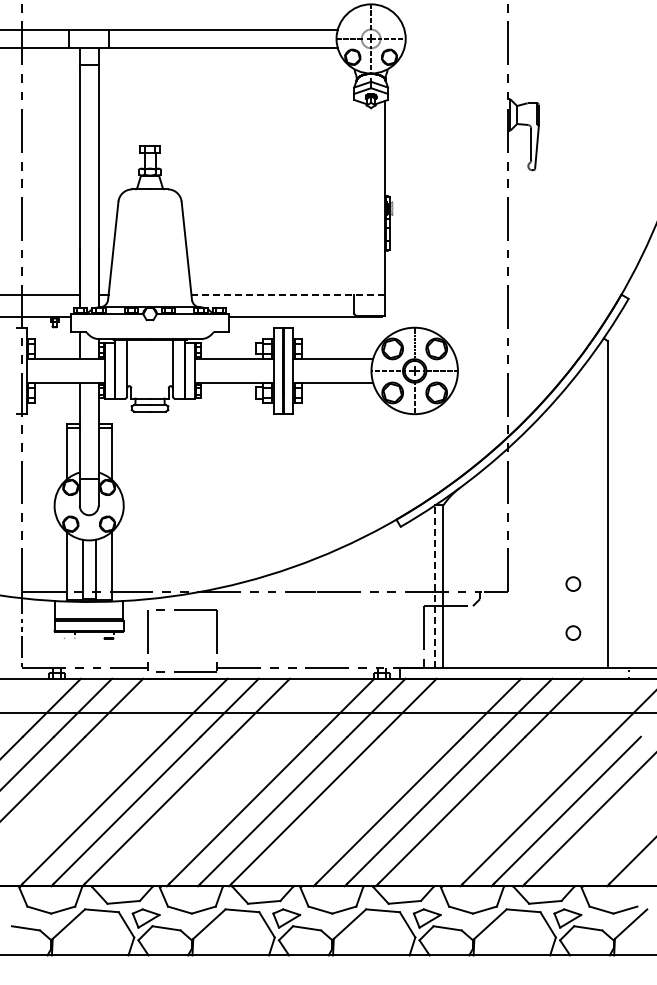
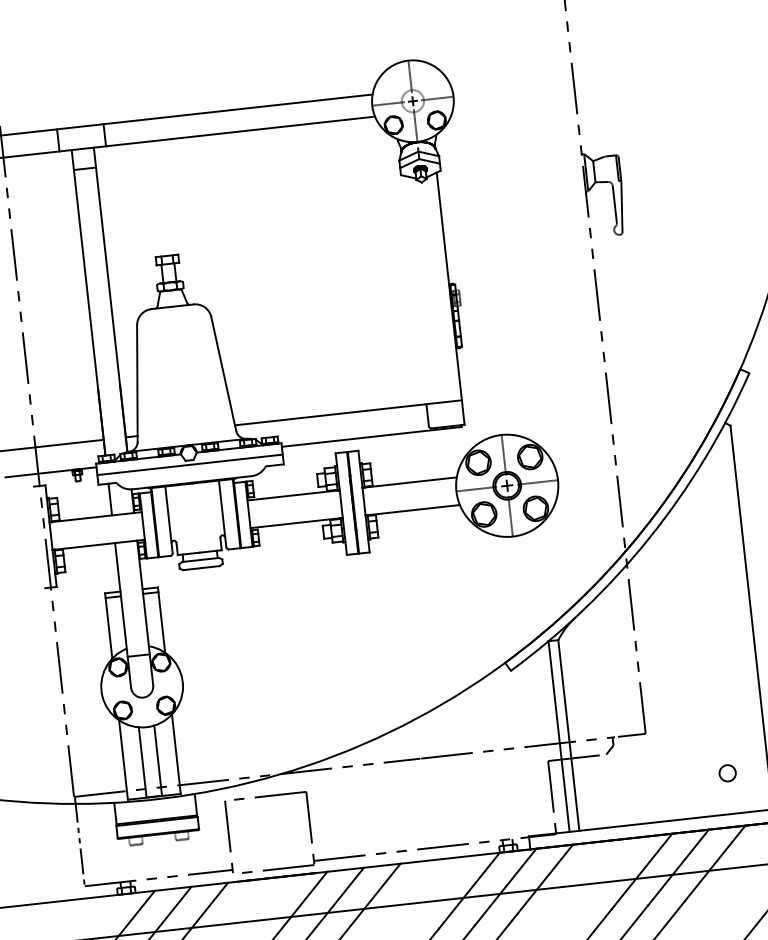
line: (288, 294) -> (348, 412), dashed -> solid
line: (149, 323) -> (189, 464), added
circle: (573, 583) -> (721, 714), removed
line: (435, 586) -> (559, 736), dashed -> solid

